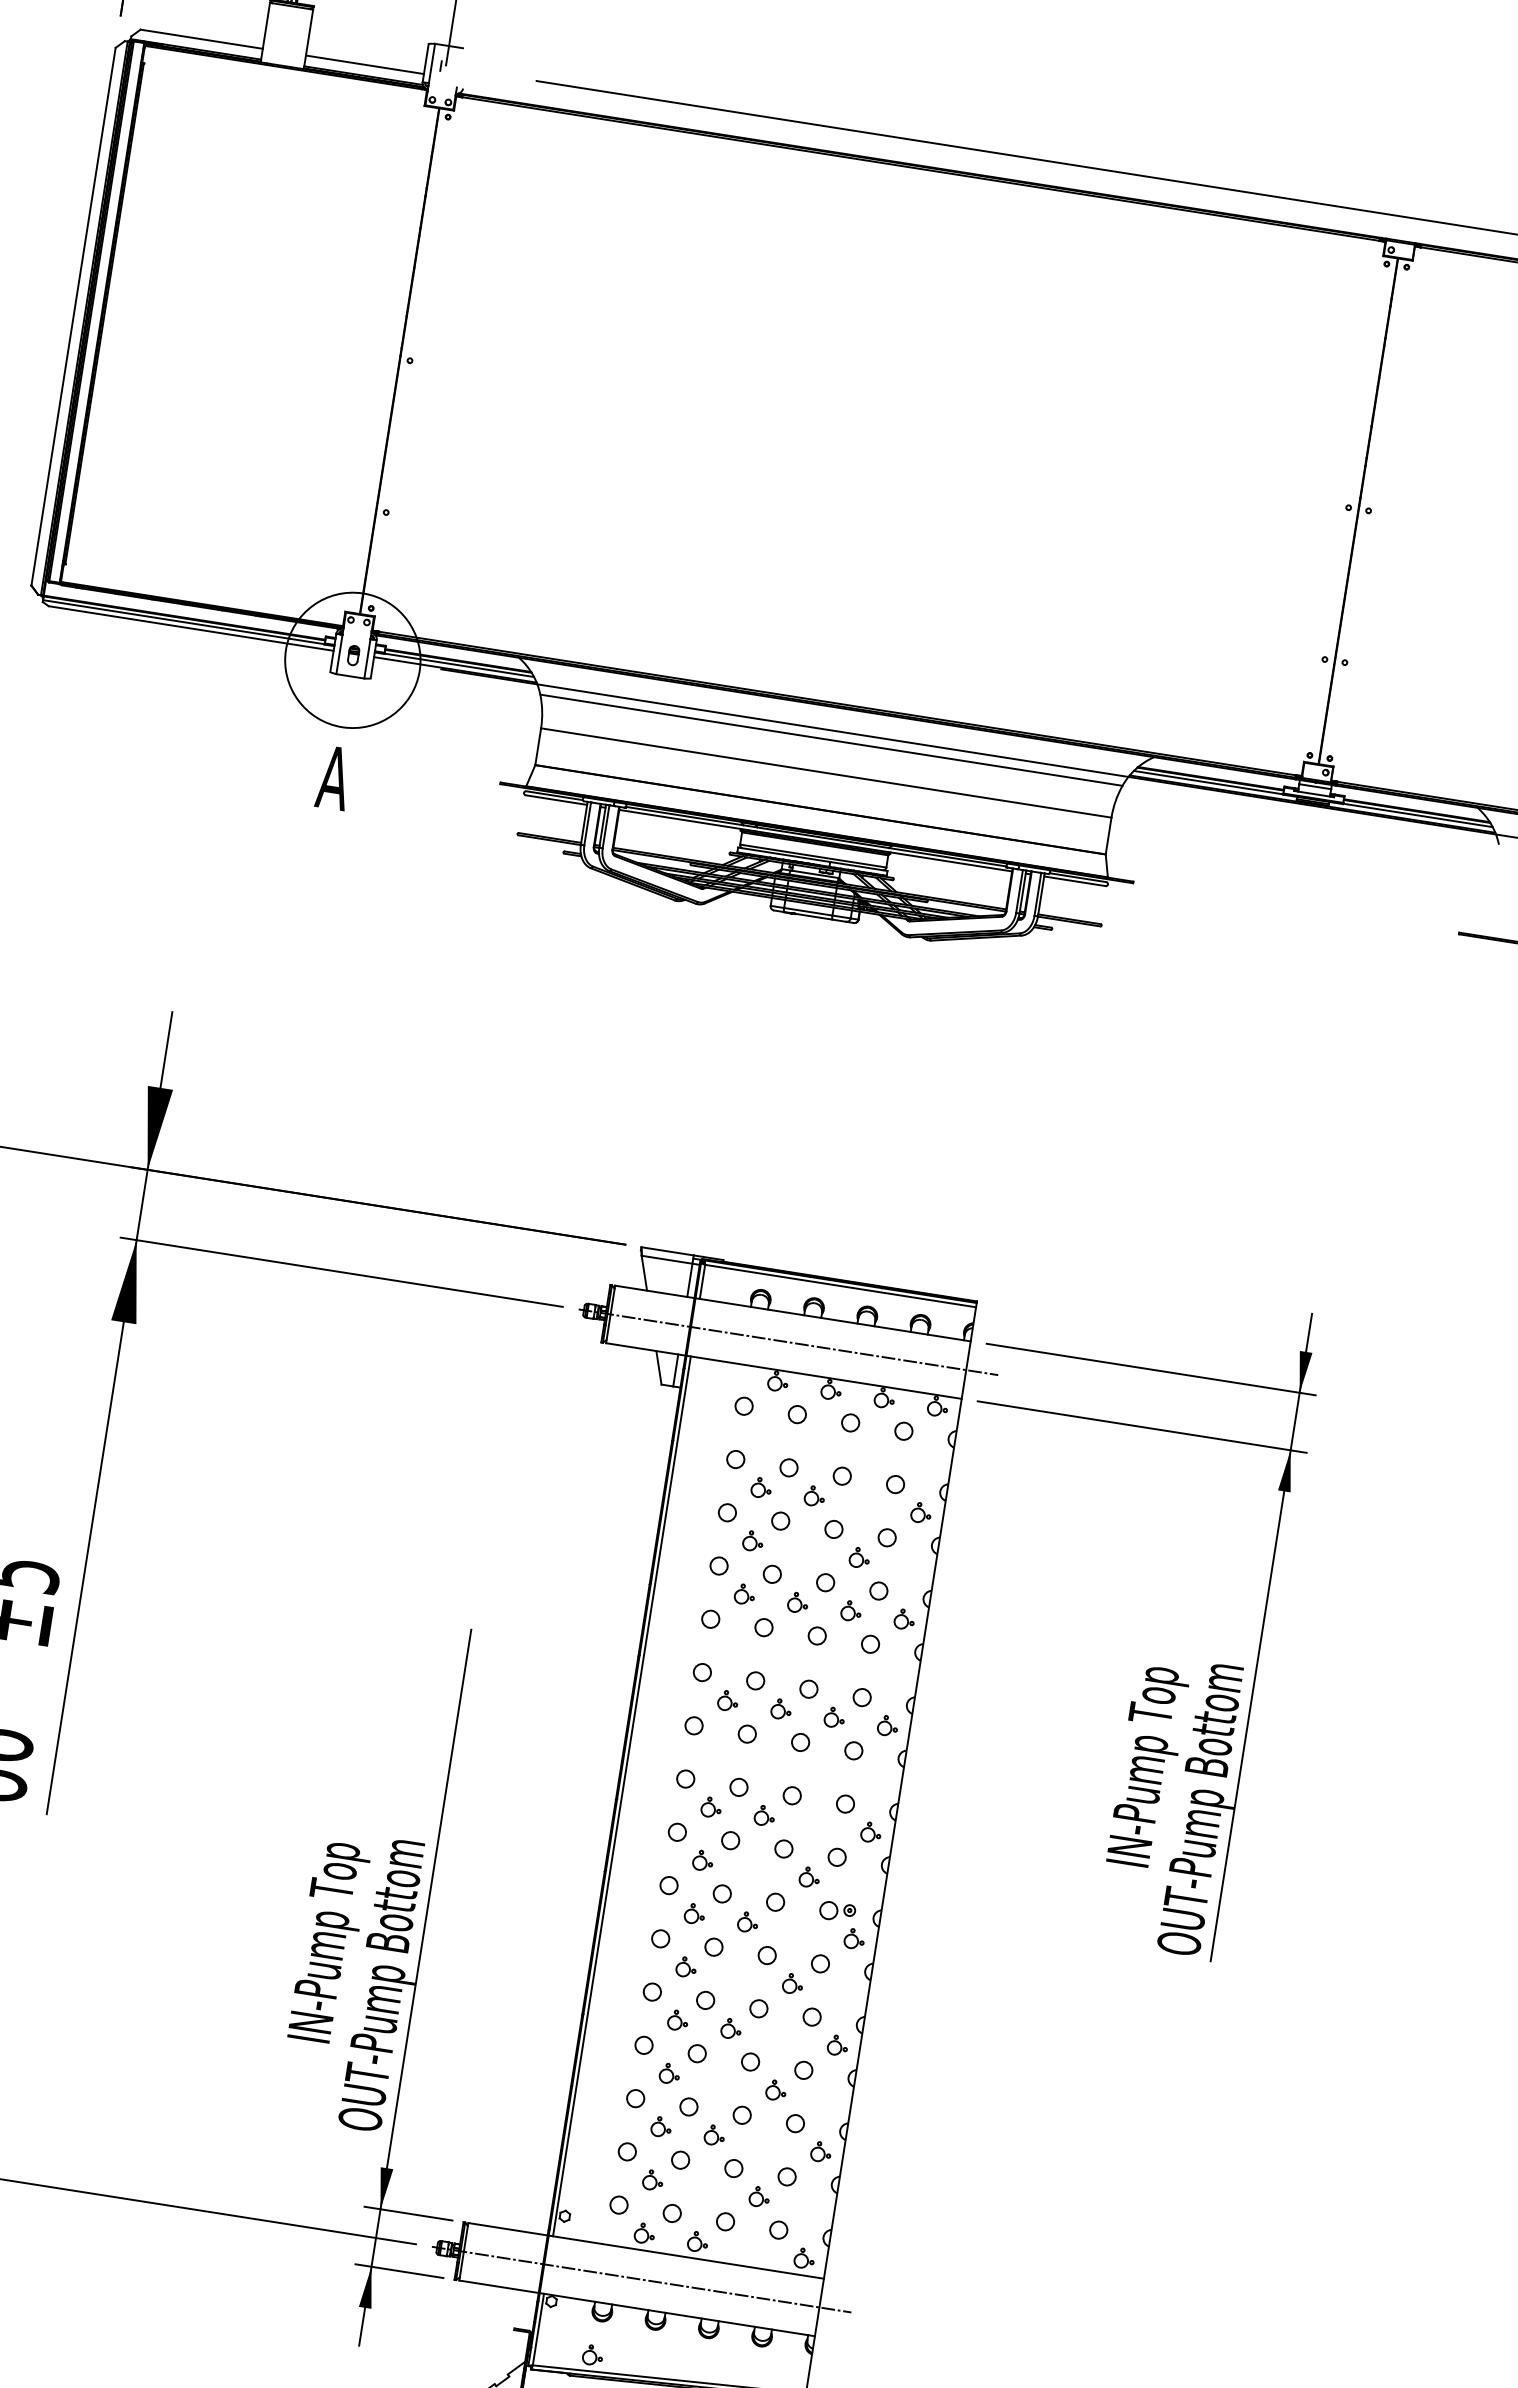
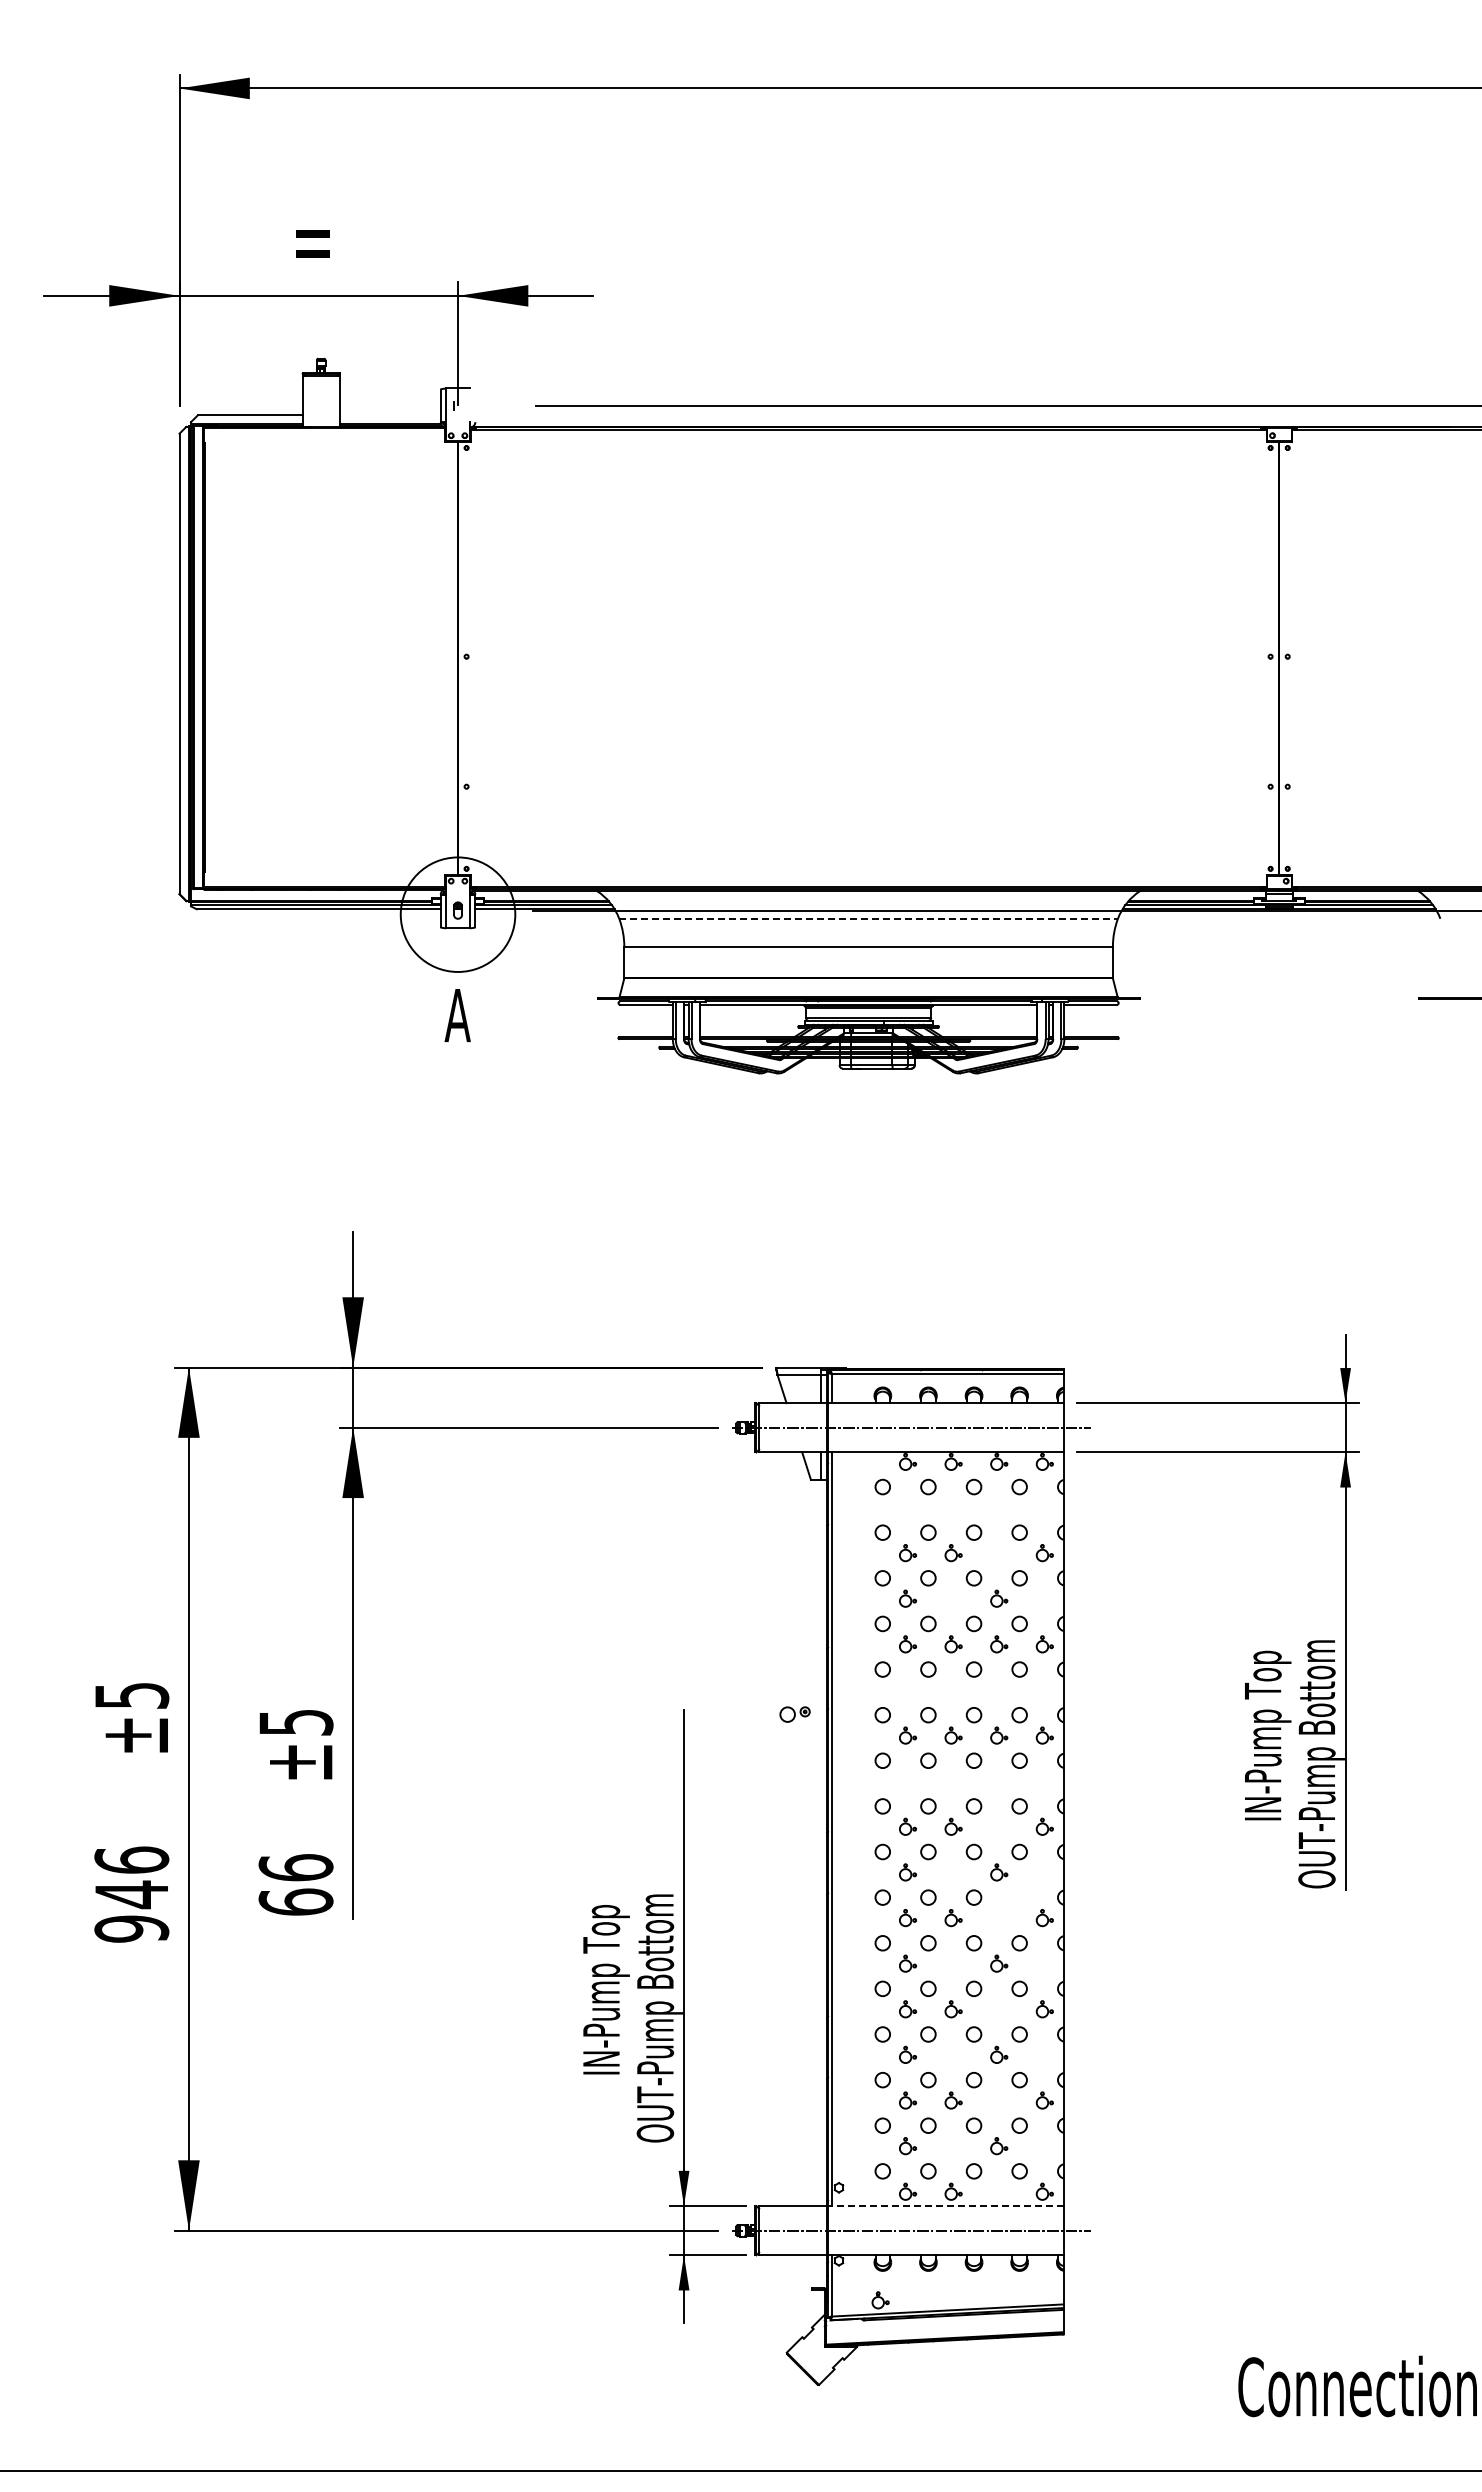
line: (364, 65) -> (389, 415), removed
line: (832, 740) -> (869, 918), solid -> dashed
part: (836, 1911) -> (794, 1714), moved
line: (685, 2257) -> (945, 2206), solid -> dashed

